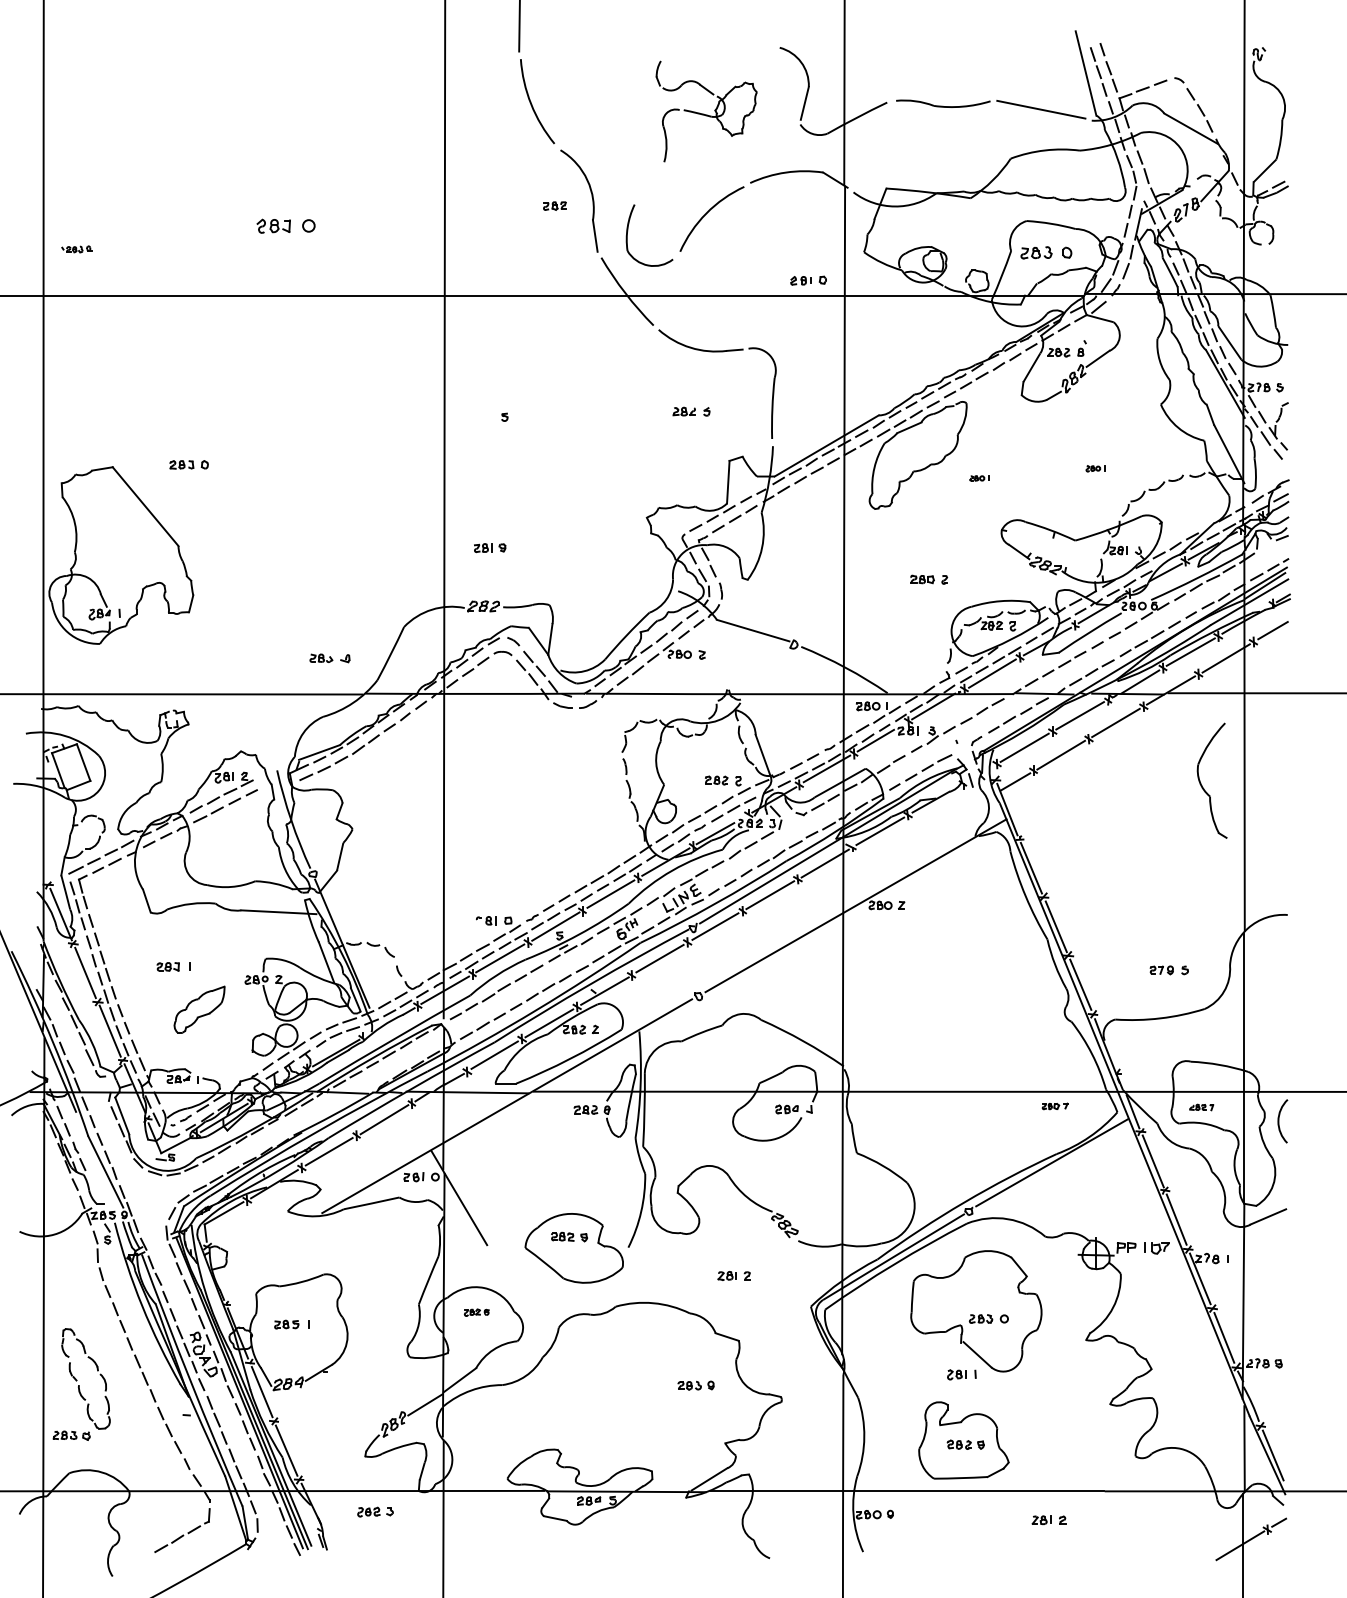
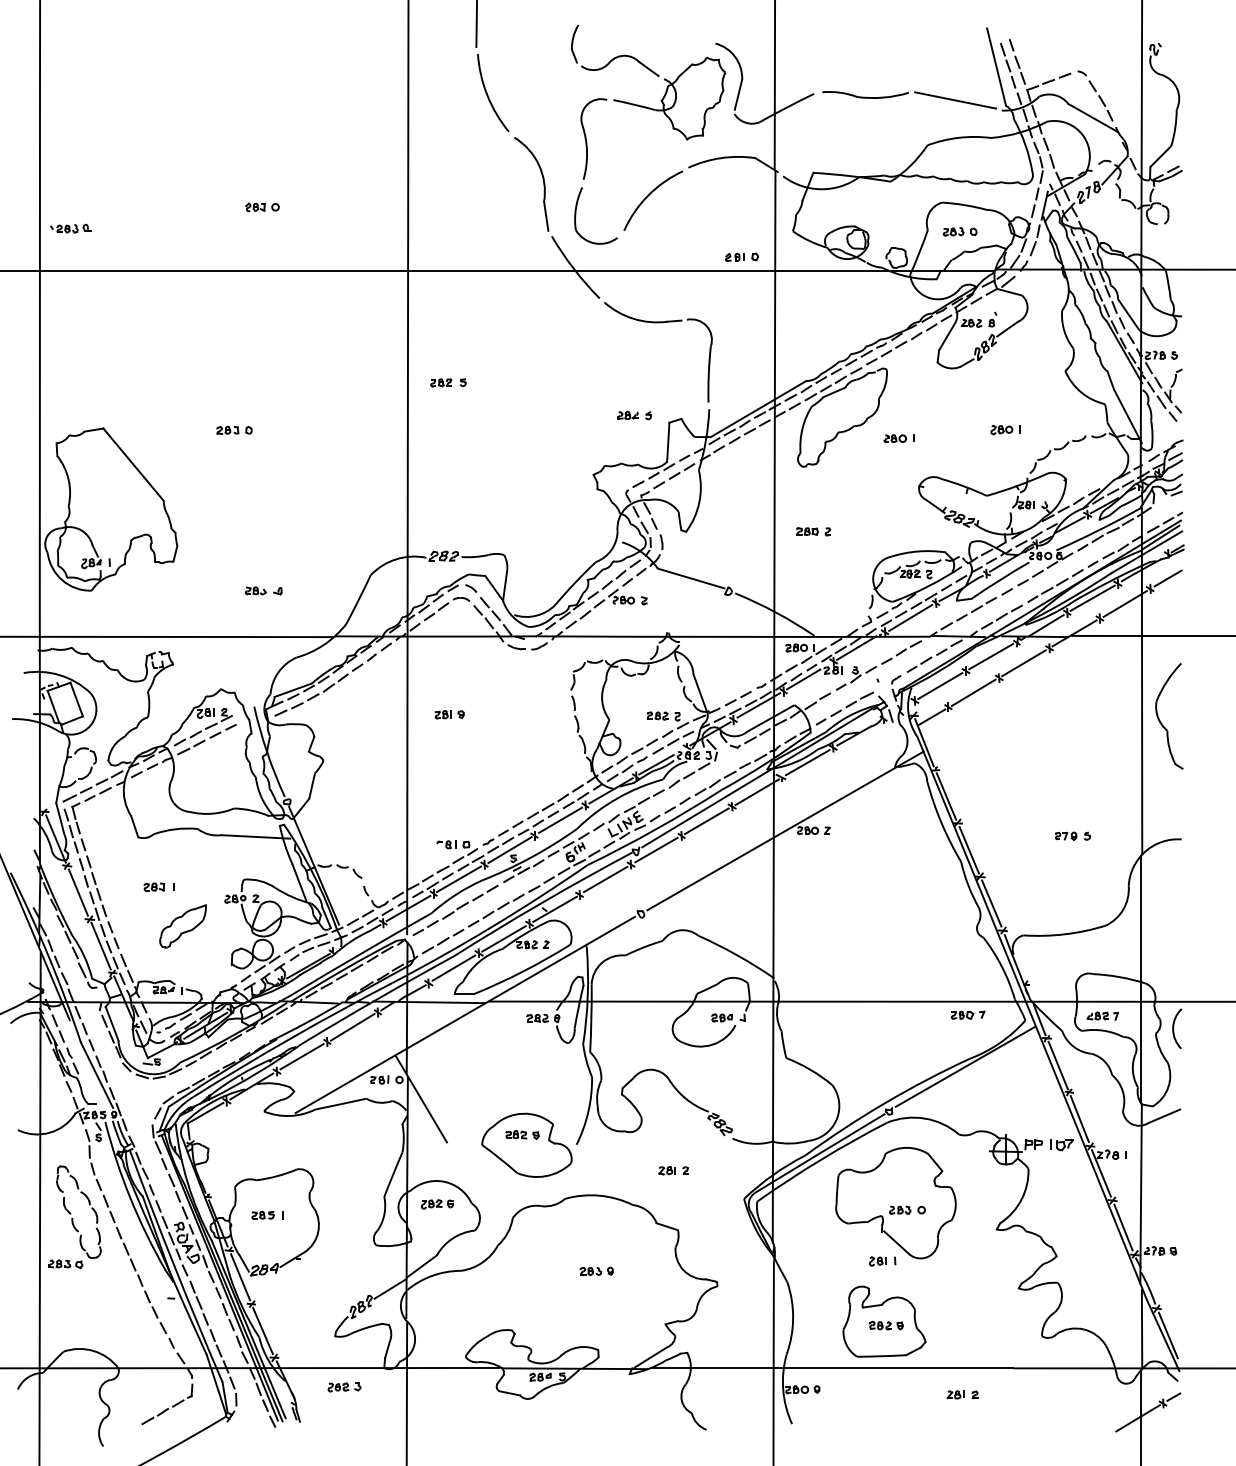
part: (706, 110) -> (648, 101), size x1.67
part: (555, 205) -> (441, 382), moved
part: (286, 226) -> (262, 207), size x0.62
part: (76, 249) -> (70, 228), size x1.43
part: (1045, 252) -> (959, 231), size x0.71
part: (691, 411) -> (634, 415), moved
part: (189, 465) -> (234, 430), moved
part: (1095, 468) -> (1005, 429), size x1.67
part: (979, 478) -> (898, 438), size x1.67
part: (489, 547) -> (449, 714), moved
part: (929, 579) -> (813, 531), moved
part: (329, 657) -> (263, 590), moved
part: (1202, 785) -> (1160, 720), moved
part: (1169, 969) -> (1073, 835), moved
part: (1055, 1105) -> (968, 1014), size x1.43
part: (1201, 1106) -> (1102, 1015), size x1.43
part: (476, 1312) -> (437, 1204), size x1.43
part: (81, 1384) -> (74, 1217), moved
part: (695, 1385) -> (596, 1271), moved

